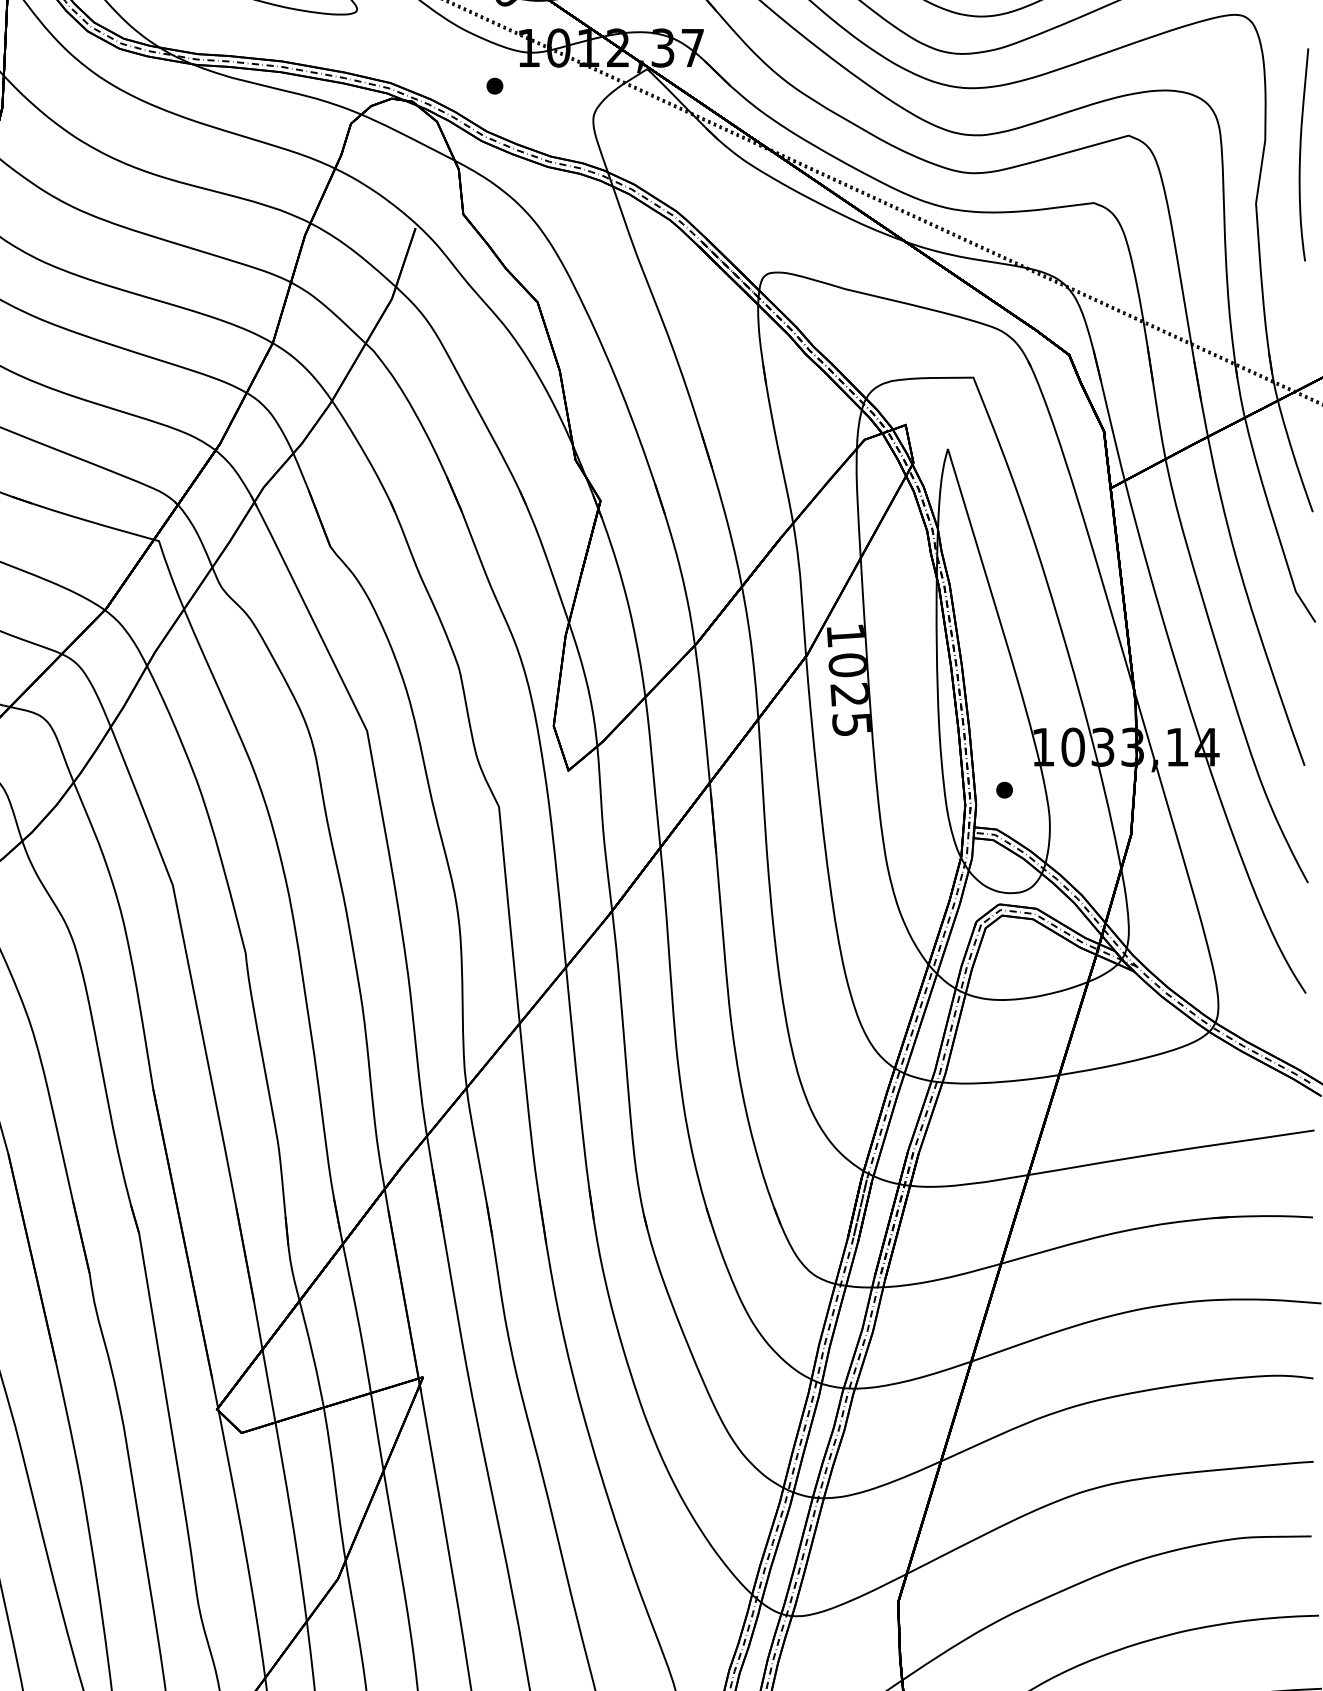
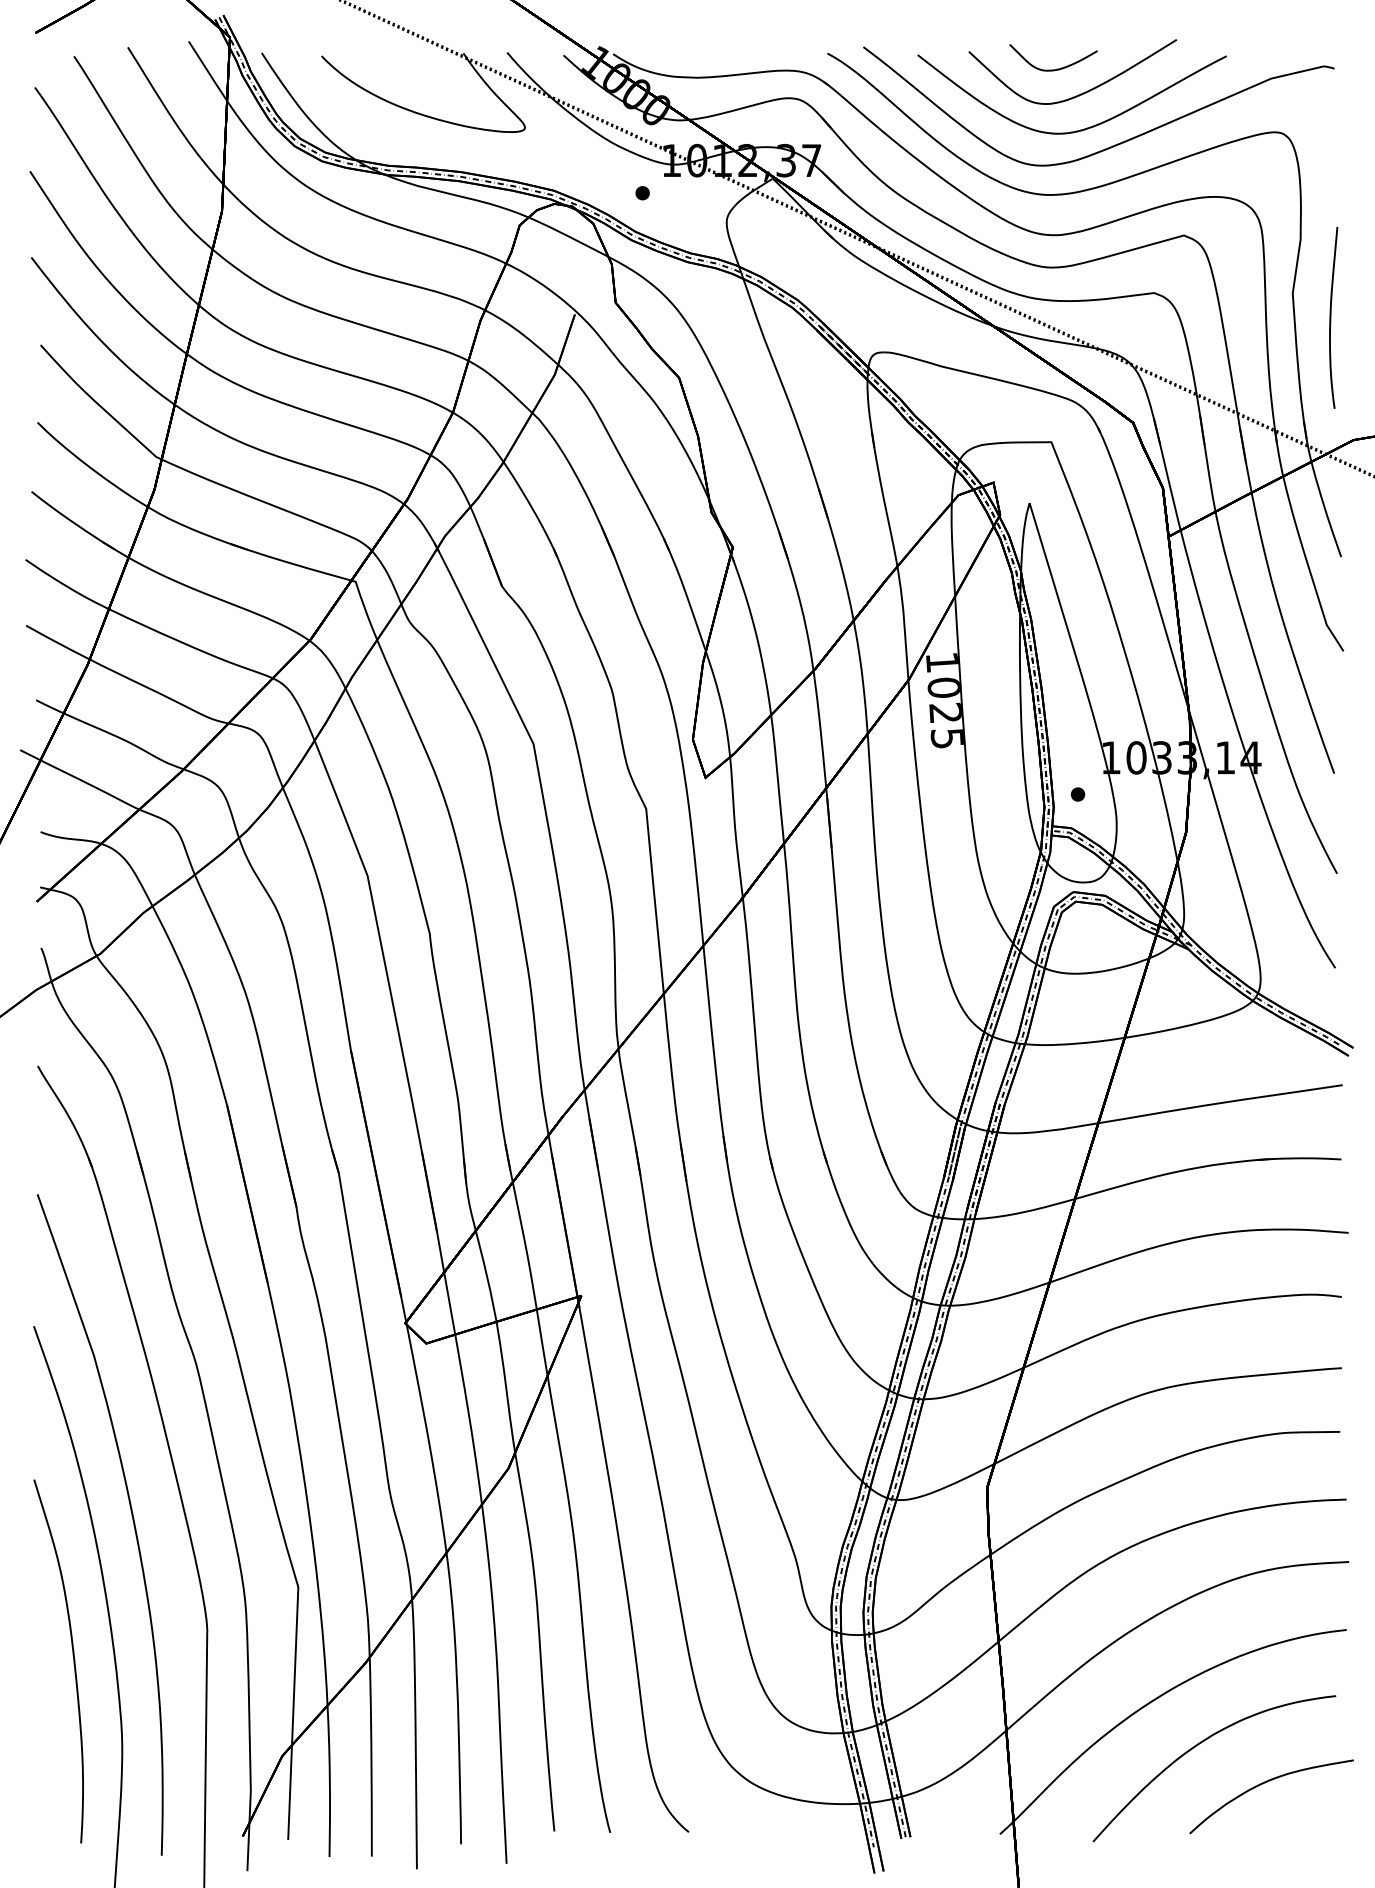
curve: (1301, 154) -> (1331, 317), moved

